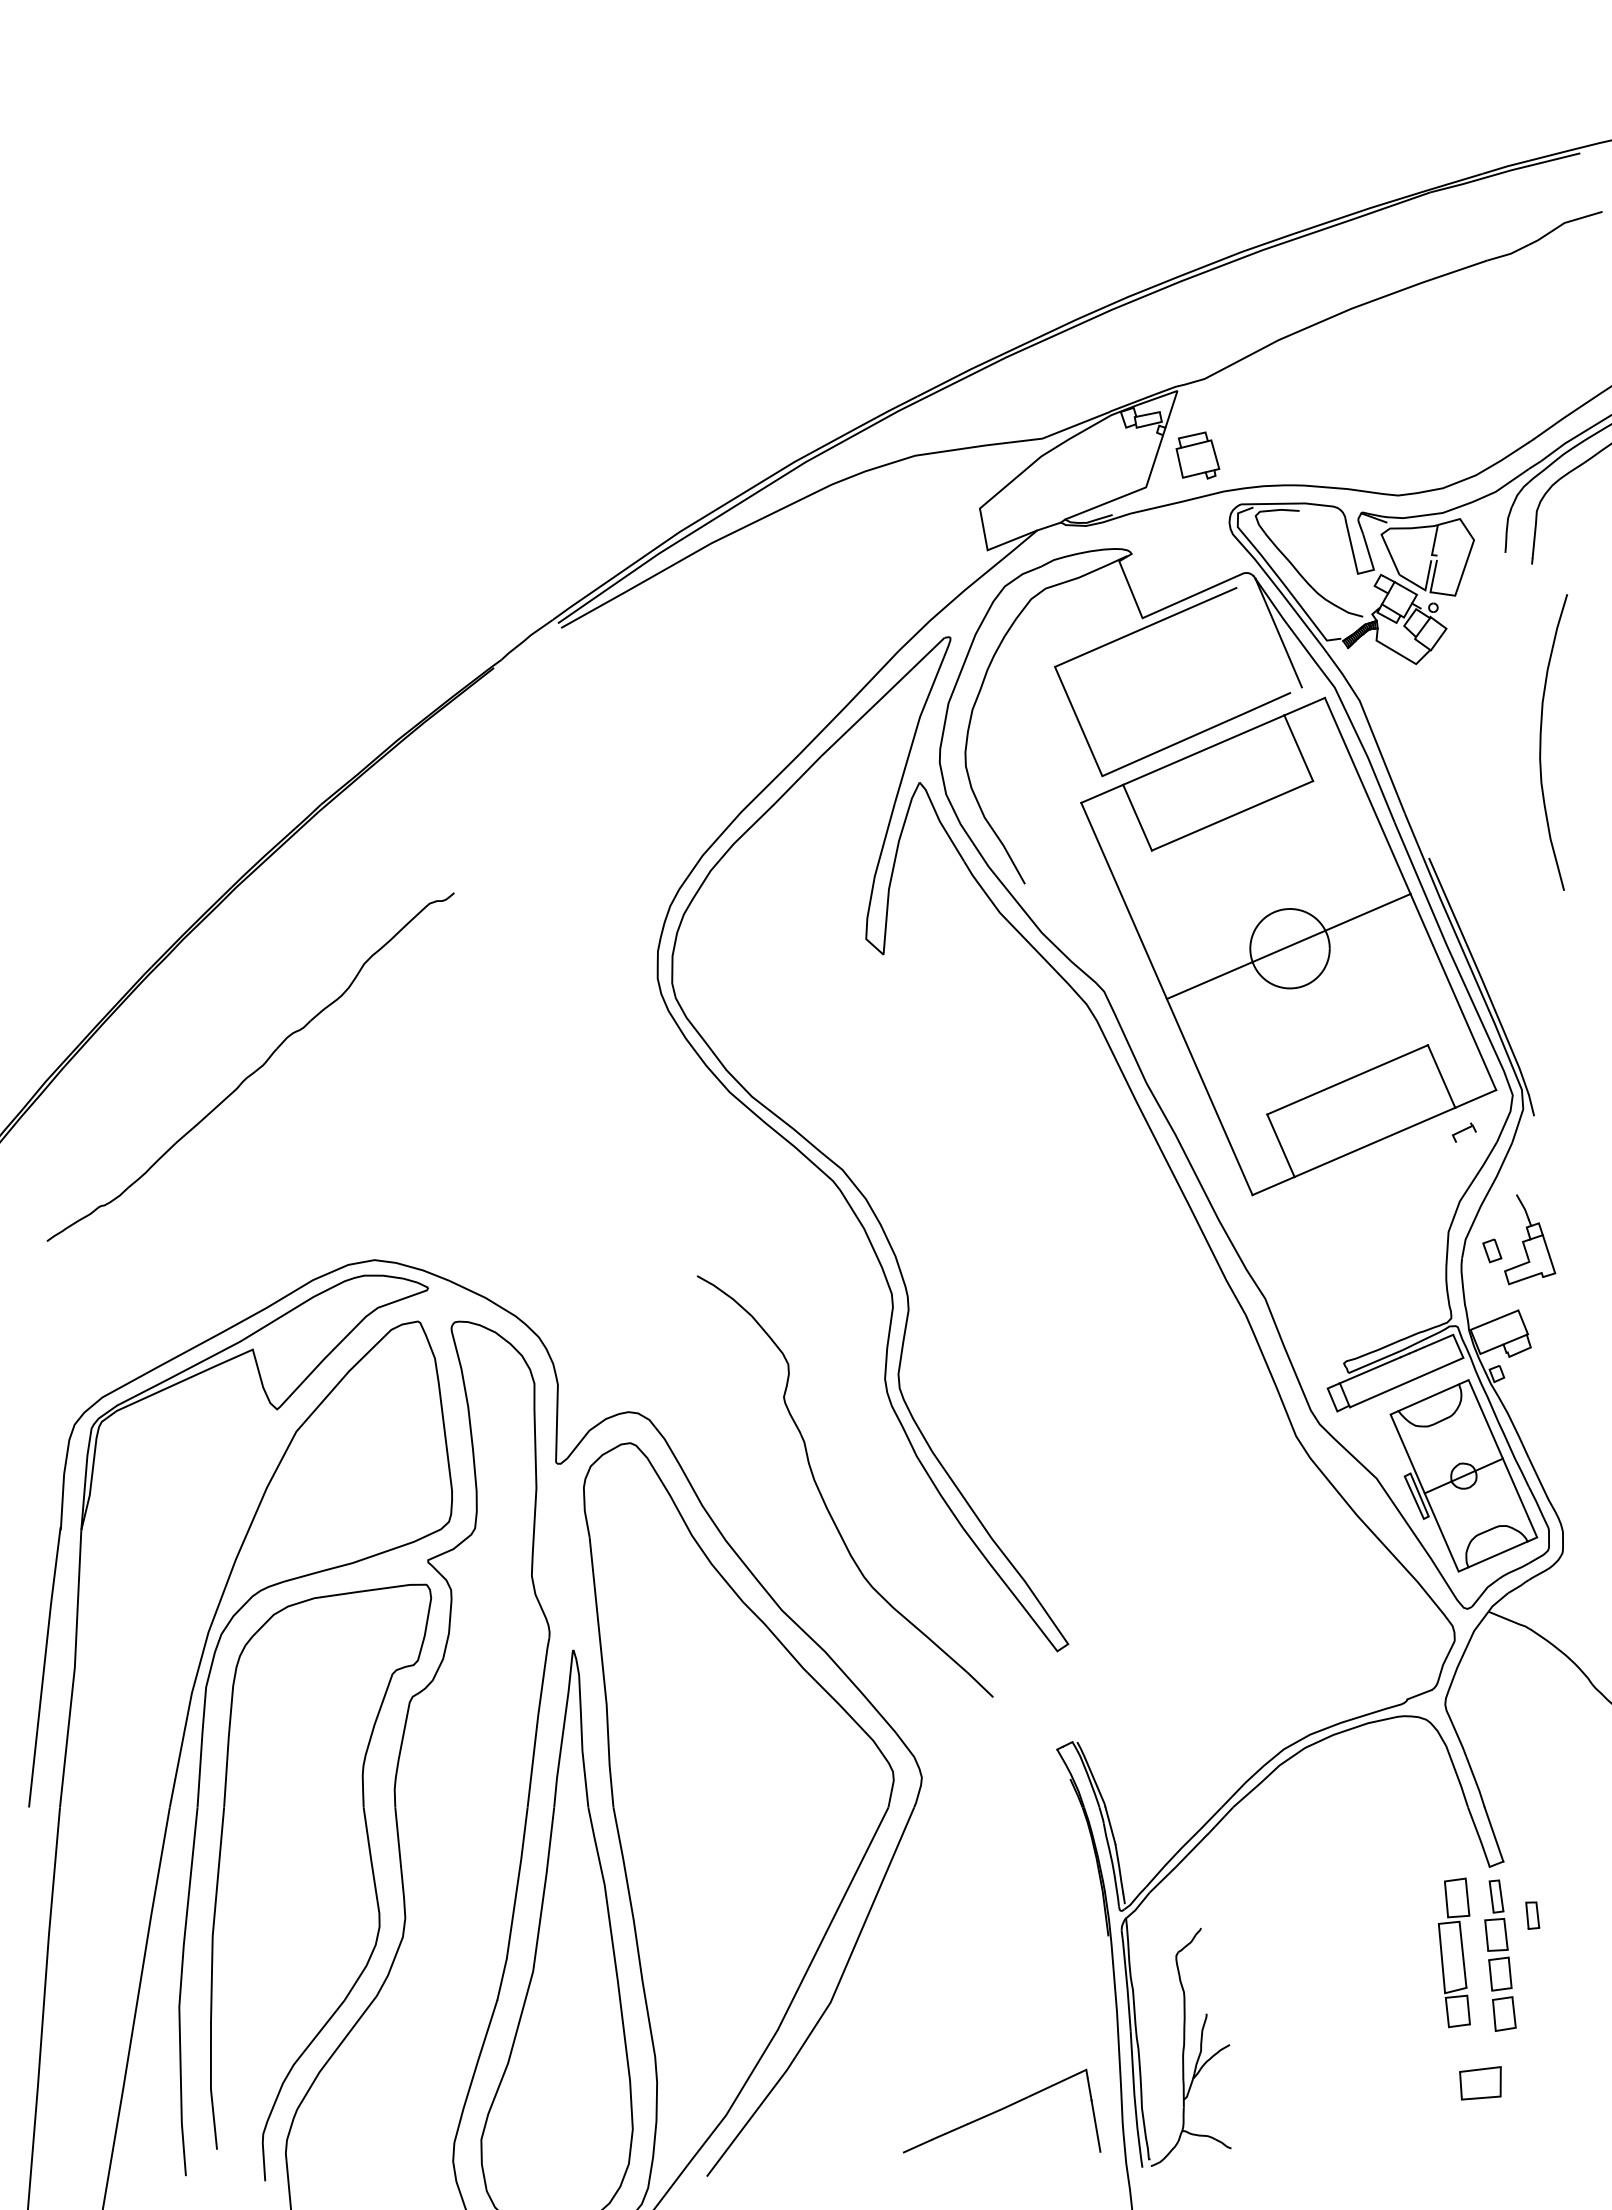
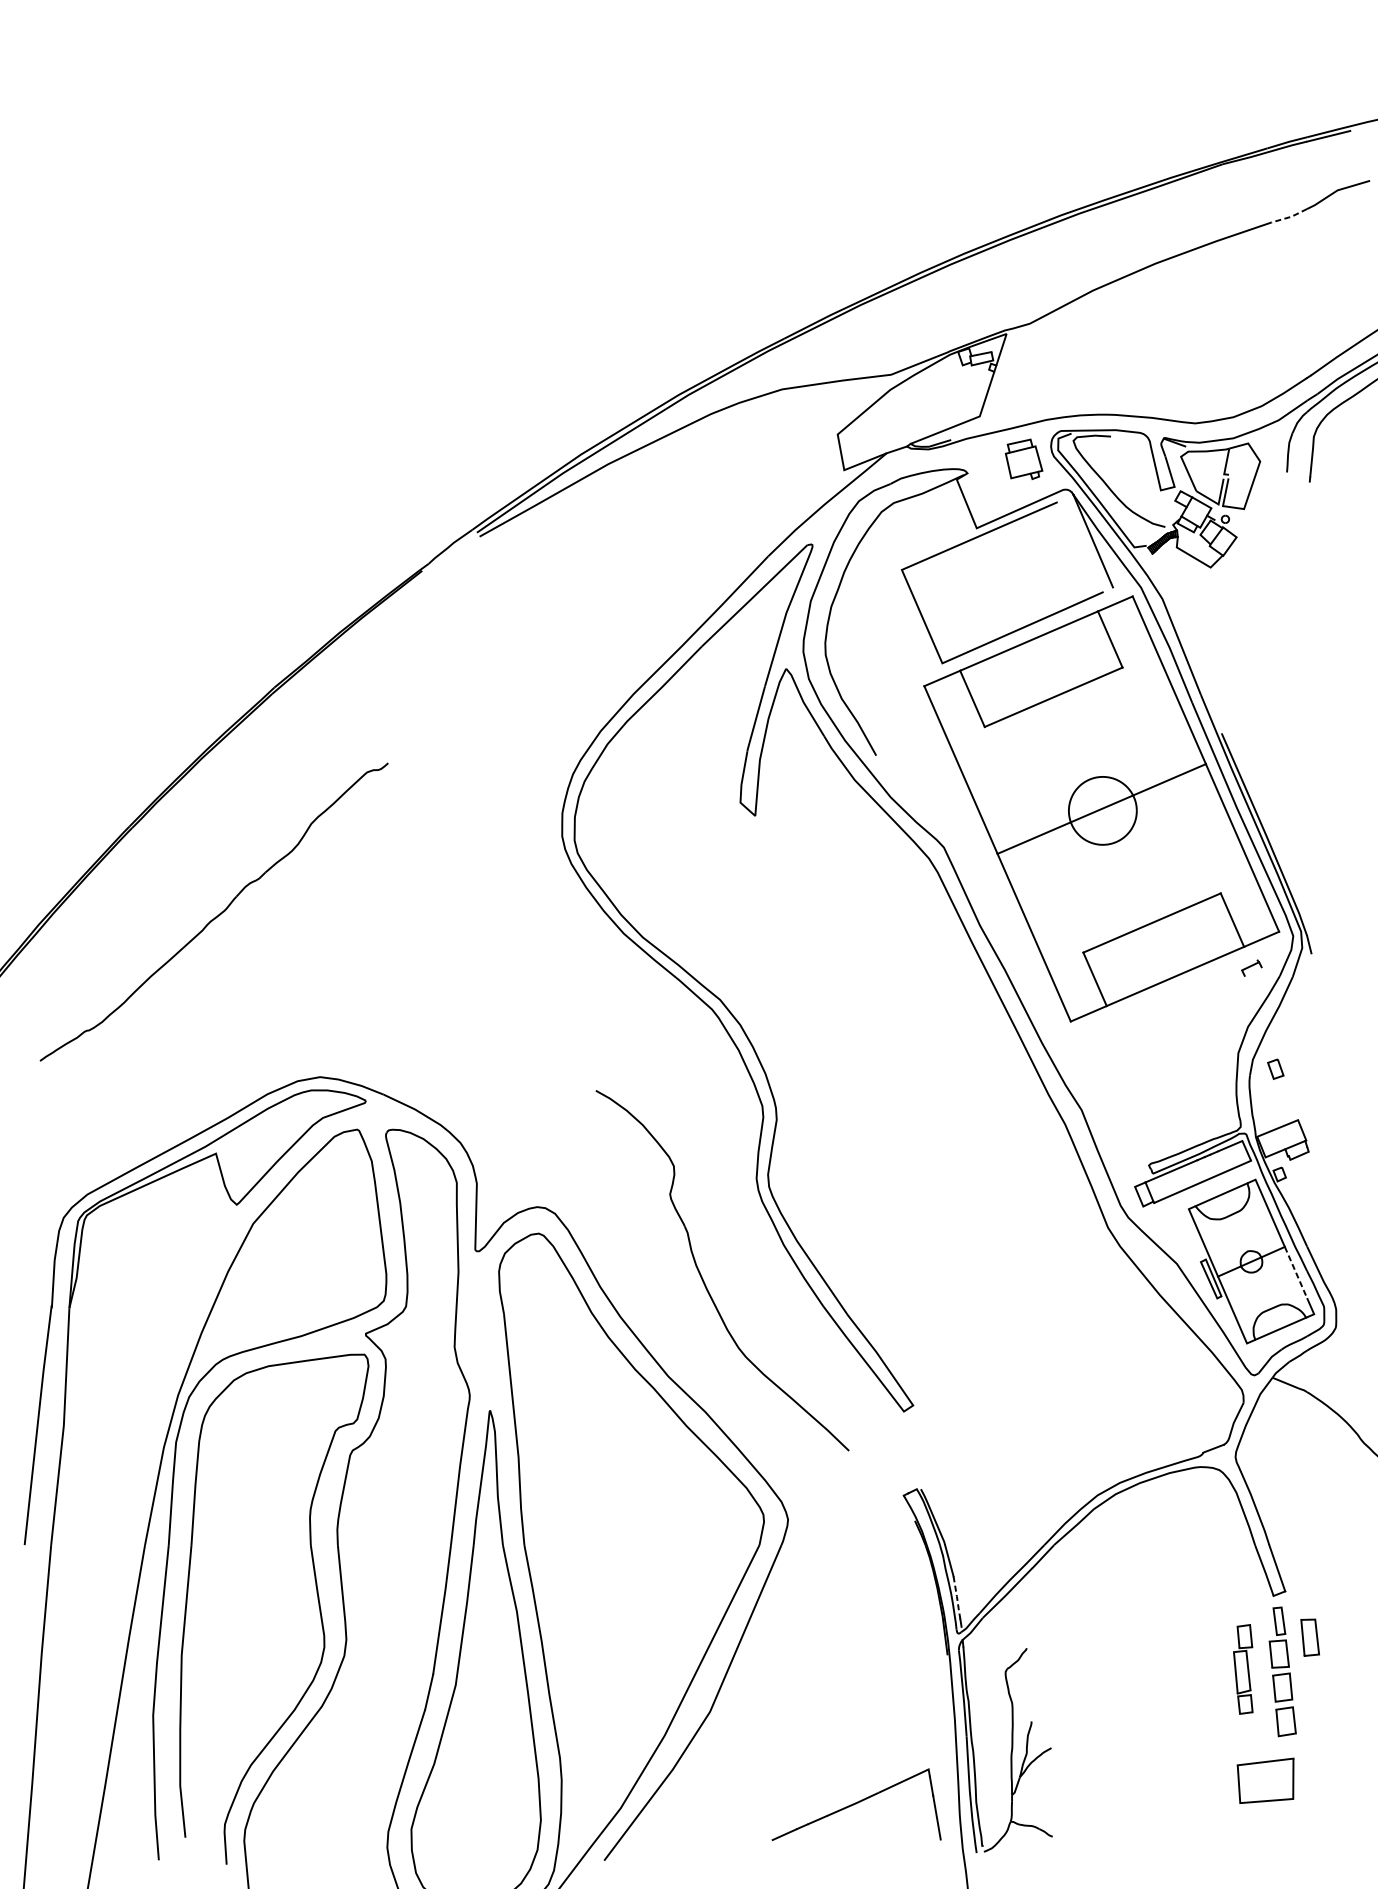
line: (1508, 254) -> (1289, 217), solid -> dashed
part: (1197, 455) -> (1023, 459), moved
curve: (1541, 742) -> (1317, 634), removed
part: (1530, 1239) -> (1308, 1059), removed
line: (1515, 1488) -> (1295, 1272), solid -> dashed
line: (1119, 1868) -> (957, 1597), solid -> dashed
part: (1532, 1915) -> (1310, 1637), size x1.6
part: (1453, 1952) -> (1242, 1669), size x0.7
part: (1480, 2083) -> (1265, 1781), size x1.6

